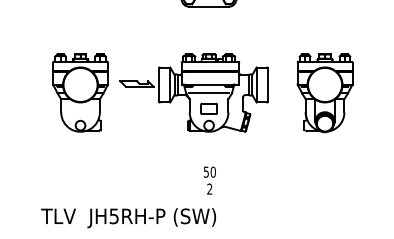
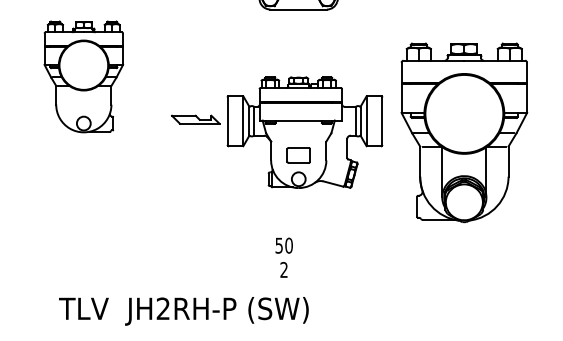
part: (80, 92) -> (83, 76), moved
line: (209, 93) -> (299, 133), removed
part: (324, 93) -> (463, 133), size x1.6
text: (209, 180) -> (283, 257), moved
text: (113, 216) -> (162, 308), JH5RH-P -> JH2RH-P

